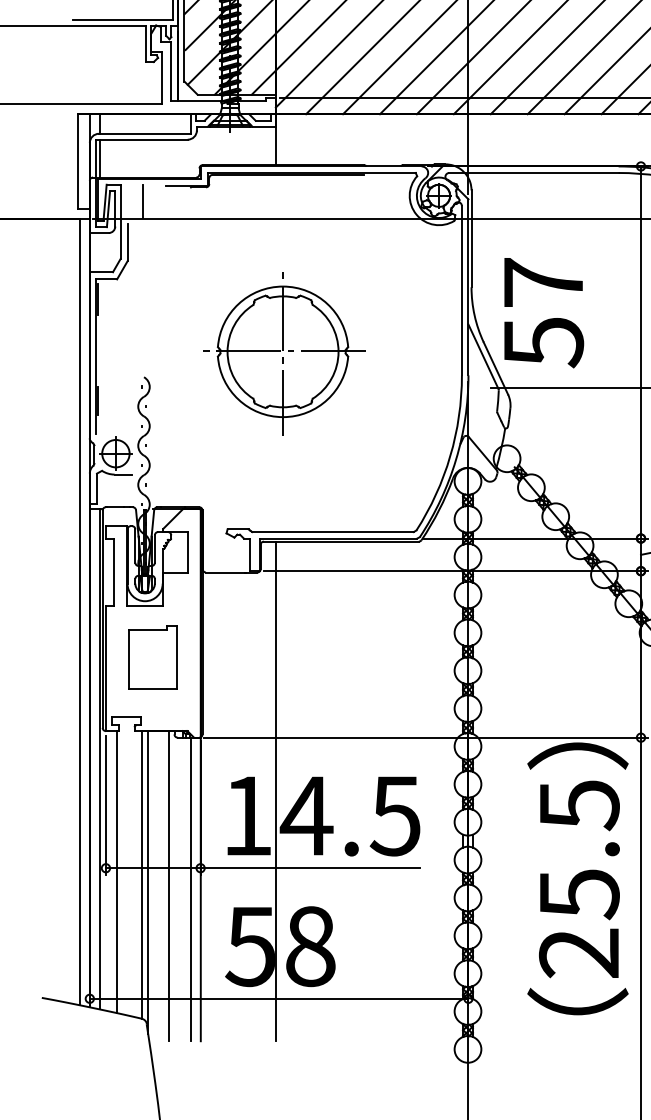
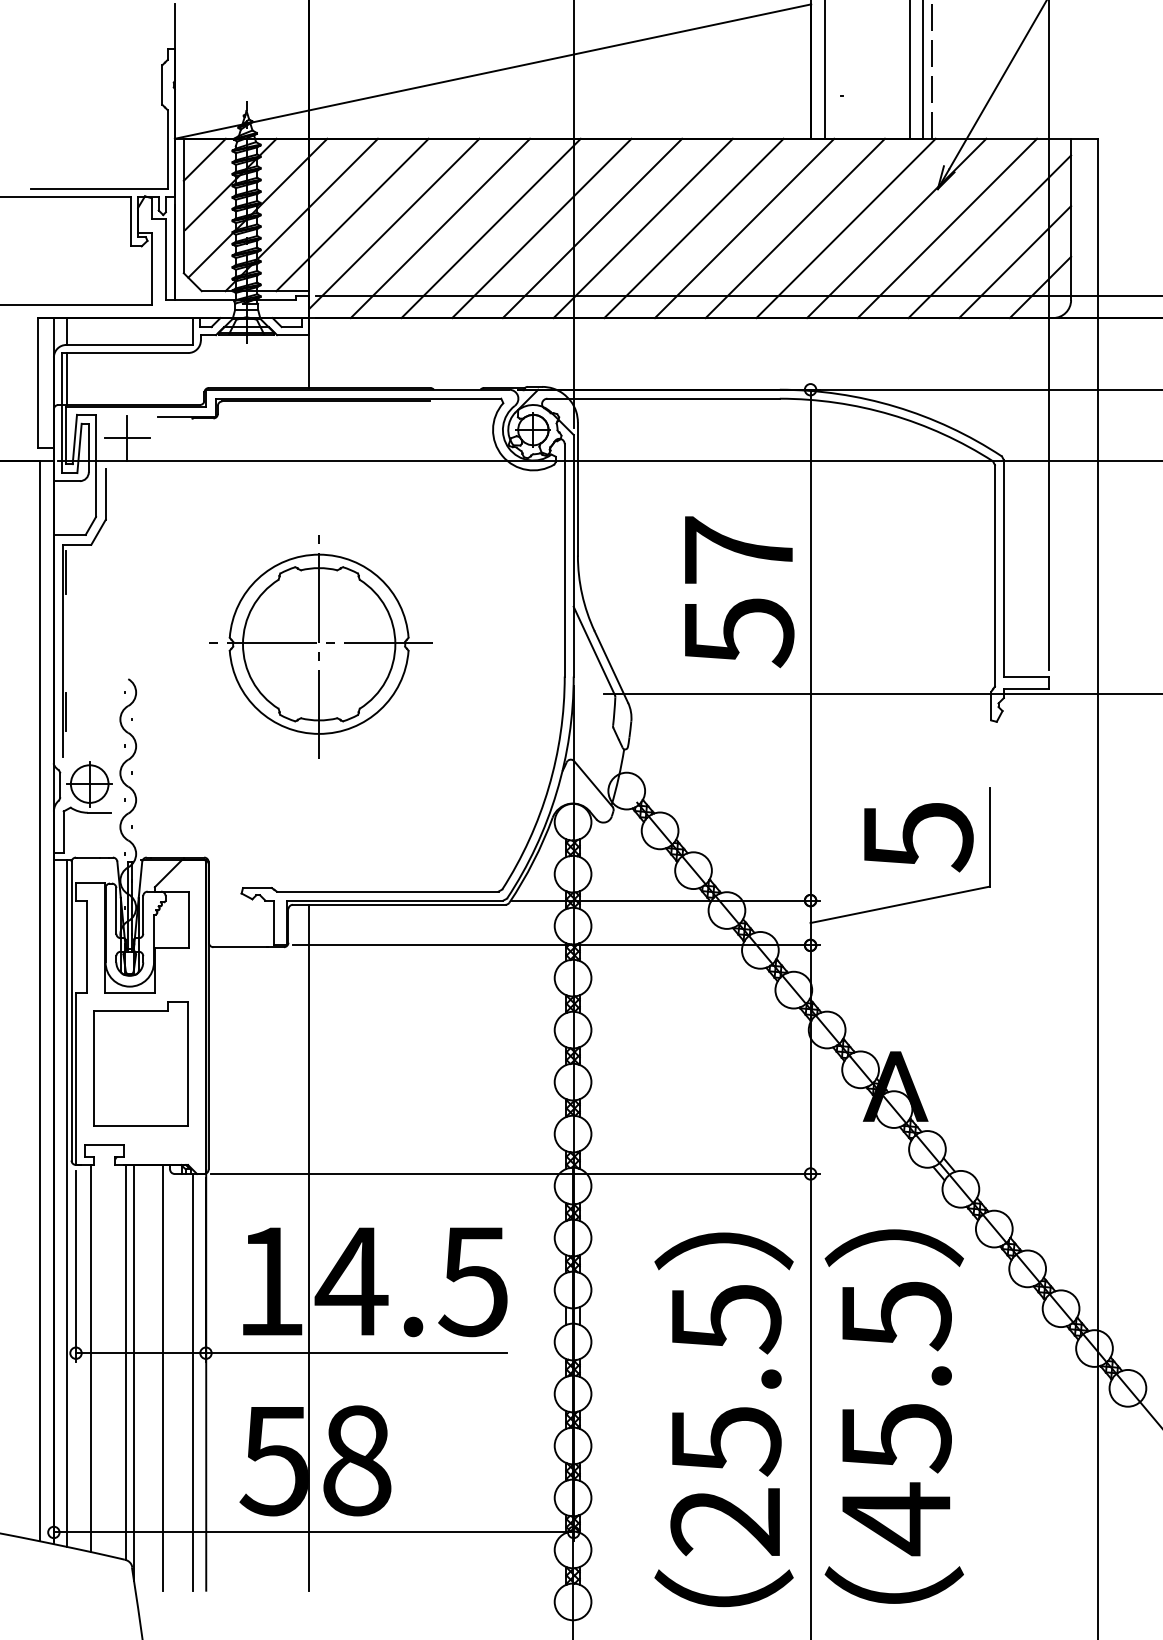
line: (142, 201) -> (126, 438), added
text: (544, 313) -> (739, 592), moved
part: (152, 657) -> (140, 1063), size x1.43
text: (577, 878) -> (723, 1419), moved

